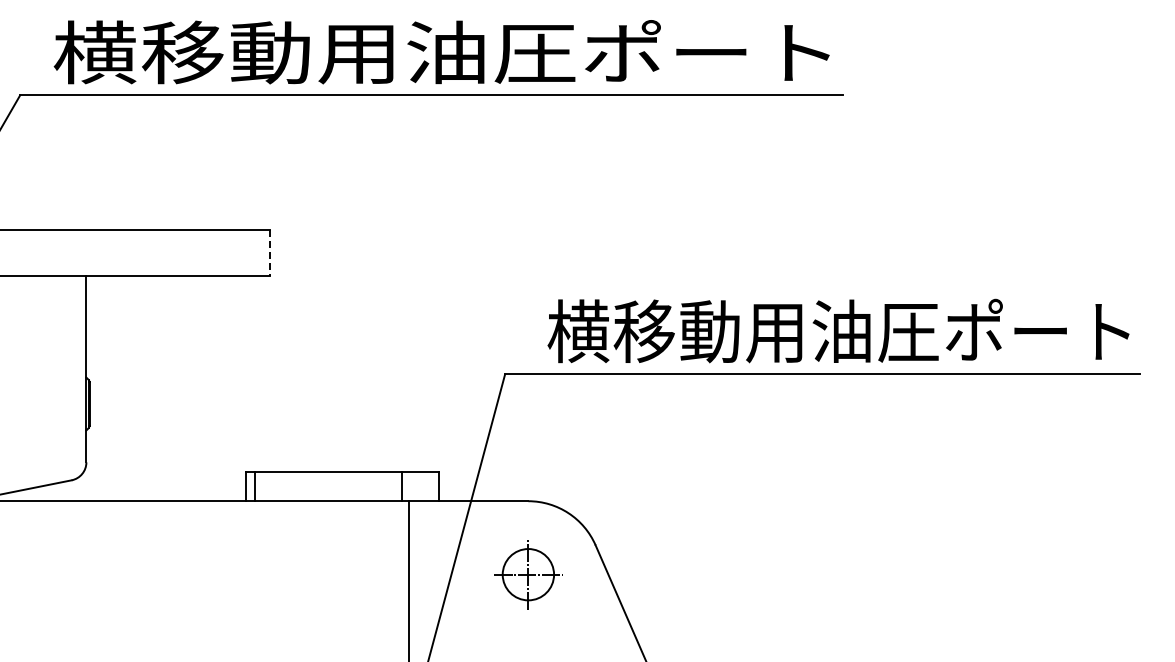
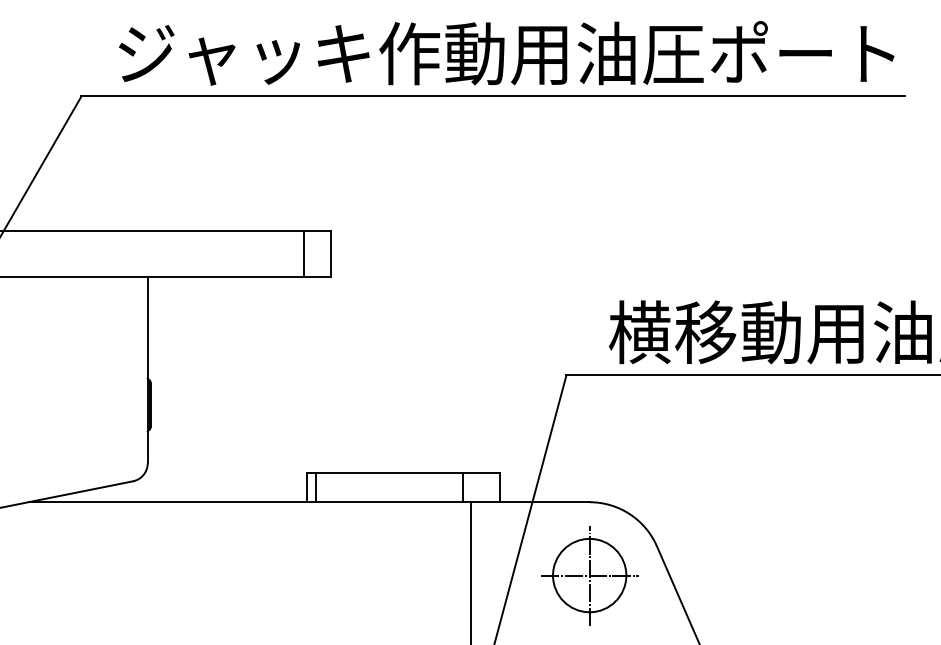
text: (443, 52) -> (504, 53), 横移動用油圧ポート -> ジャッキ作動用油圧ポート
line: (242, 252) -> (303, 253), added
line: (269, 252) -> (330, 253), dashed -> solid
part: (528, 574) -> (589, 575), size x1.43

